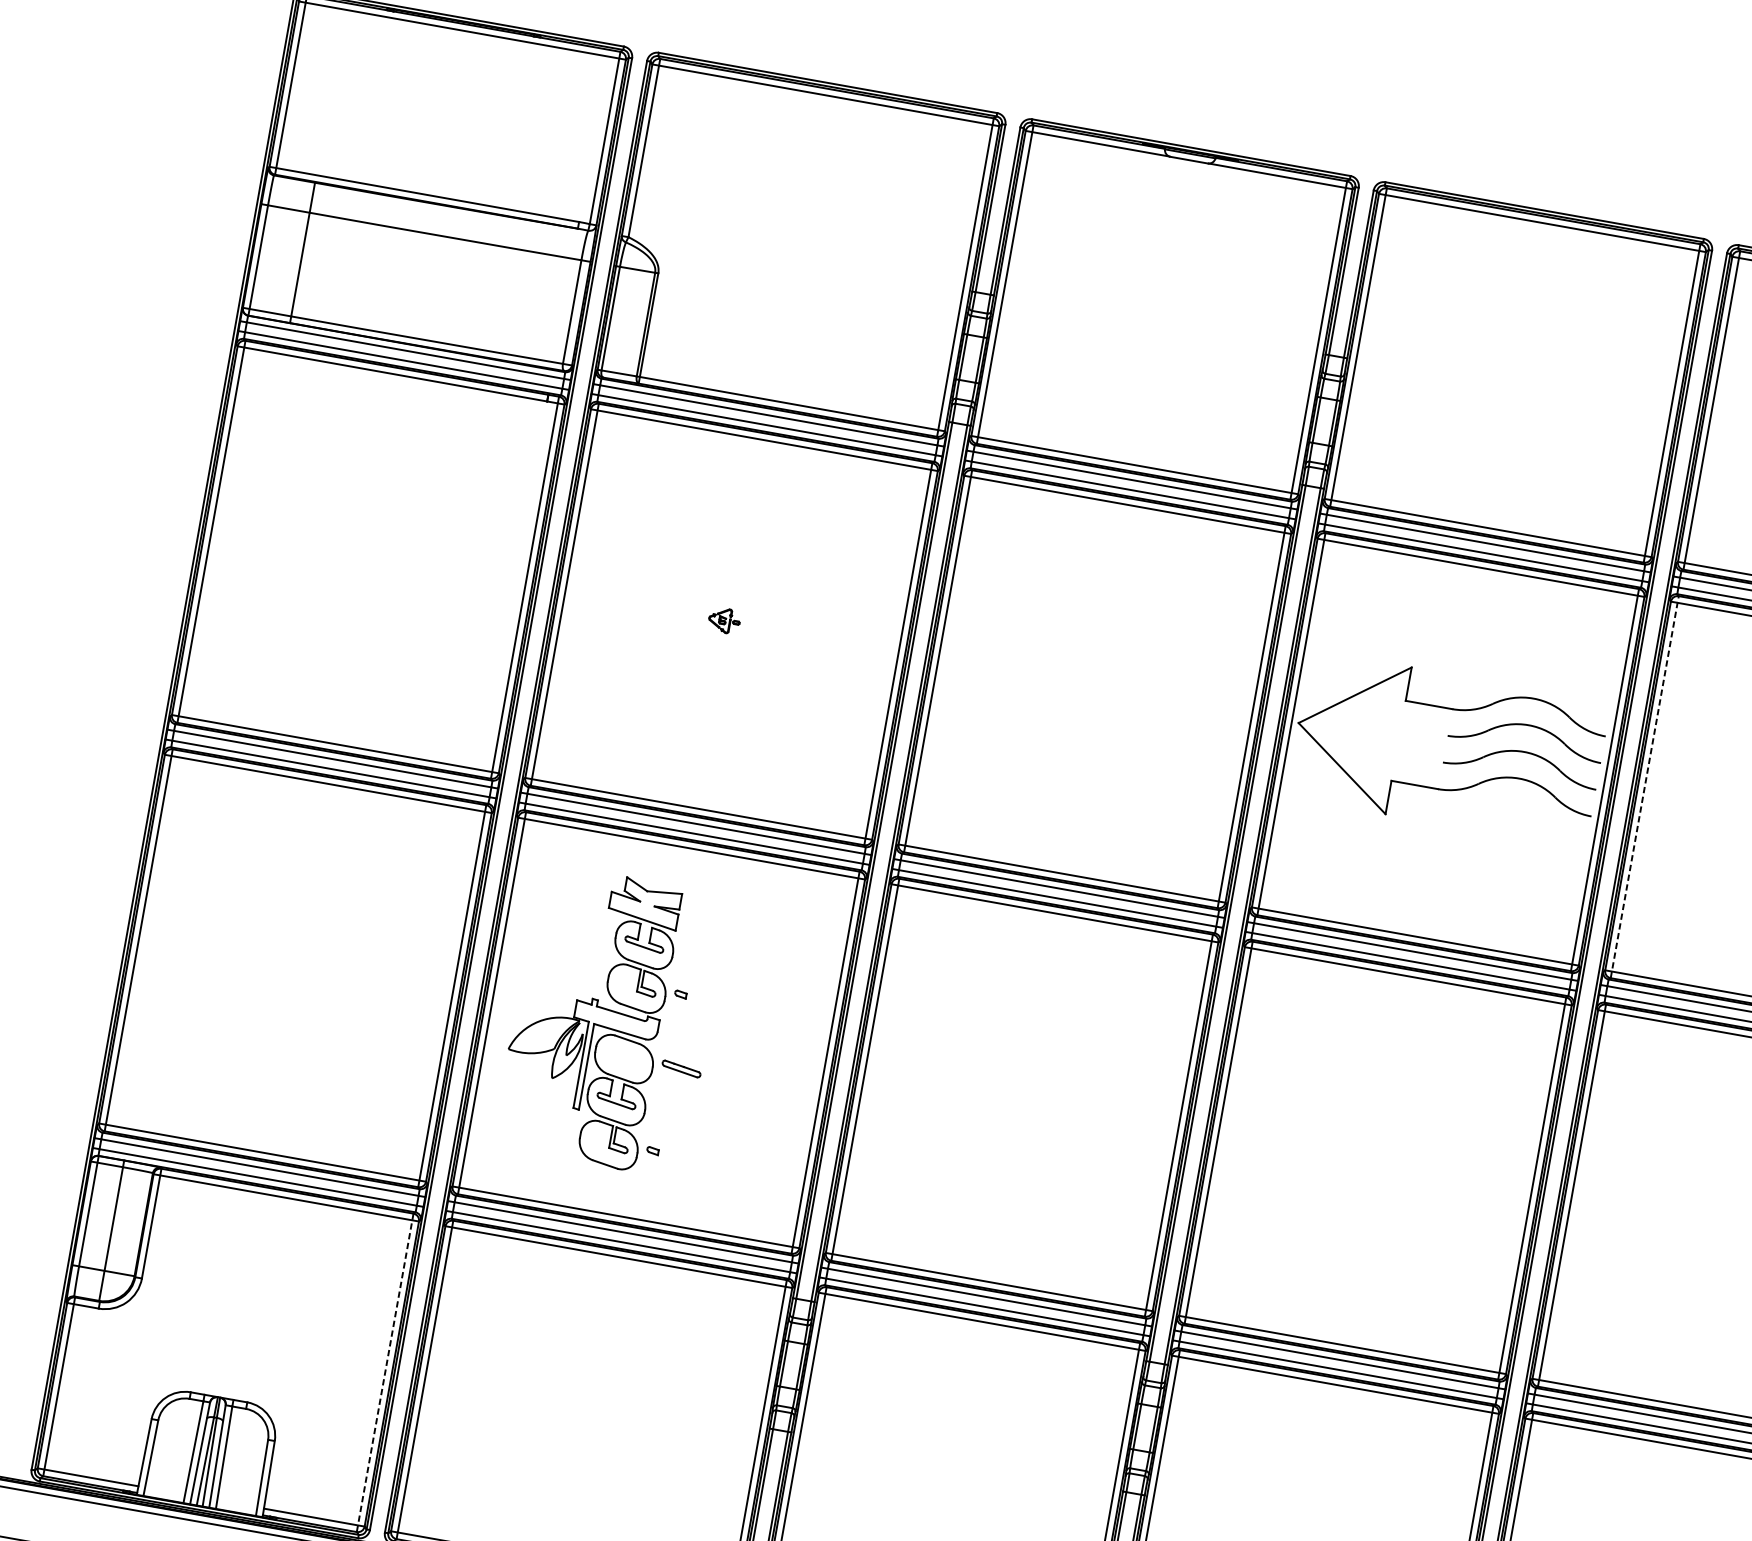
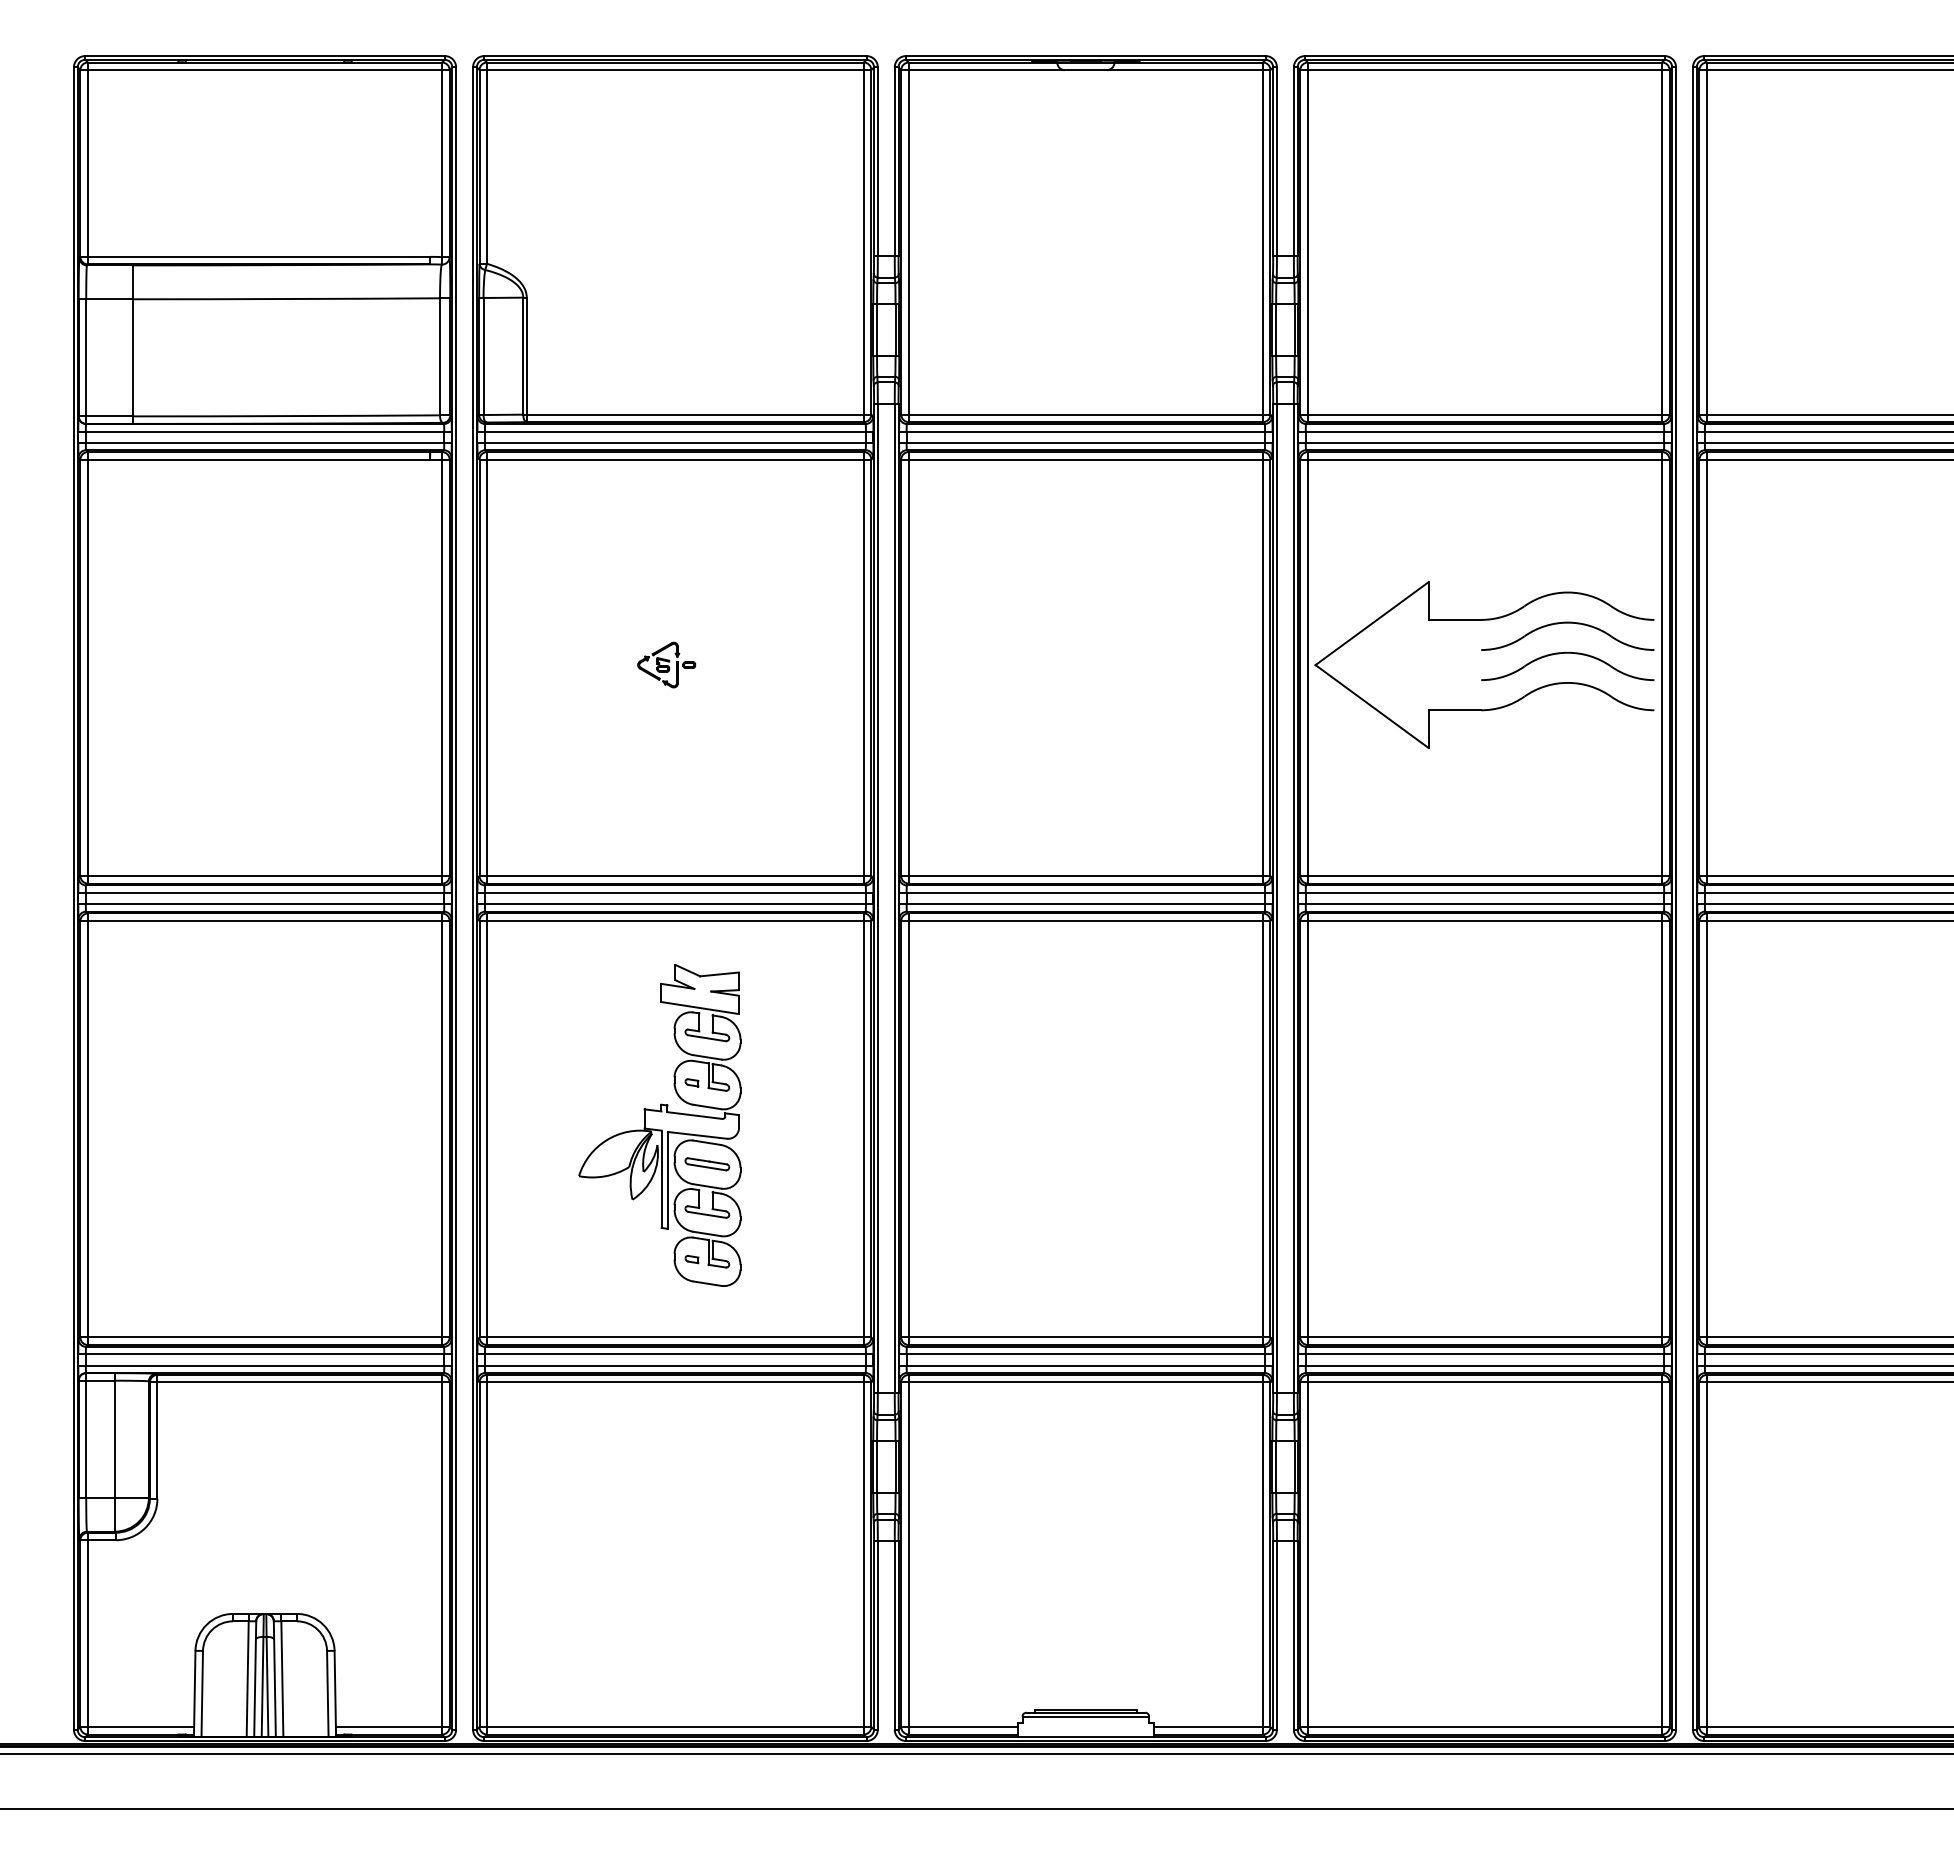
part: (724, 620) -> (666, 664), size x1.67
line: (1644, 786) -> (1706, 667), dashed -> solid
part: (587, 1016) -> (659, 1125), moved
line: (385, 1372) -> (442, 1554), dashed -> solid

